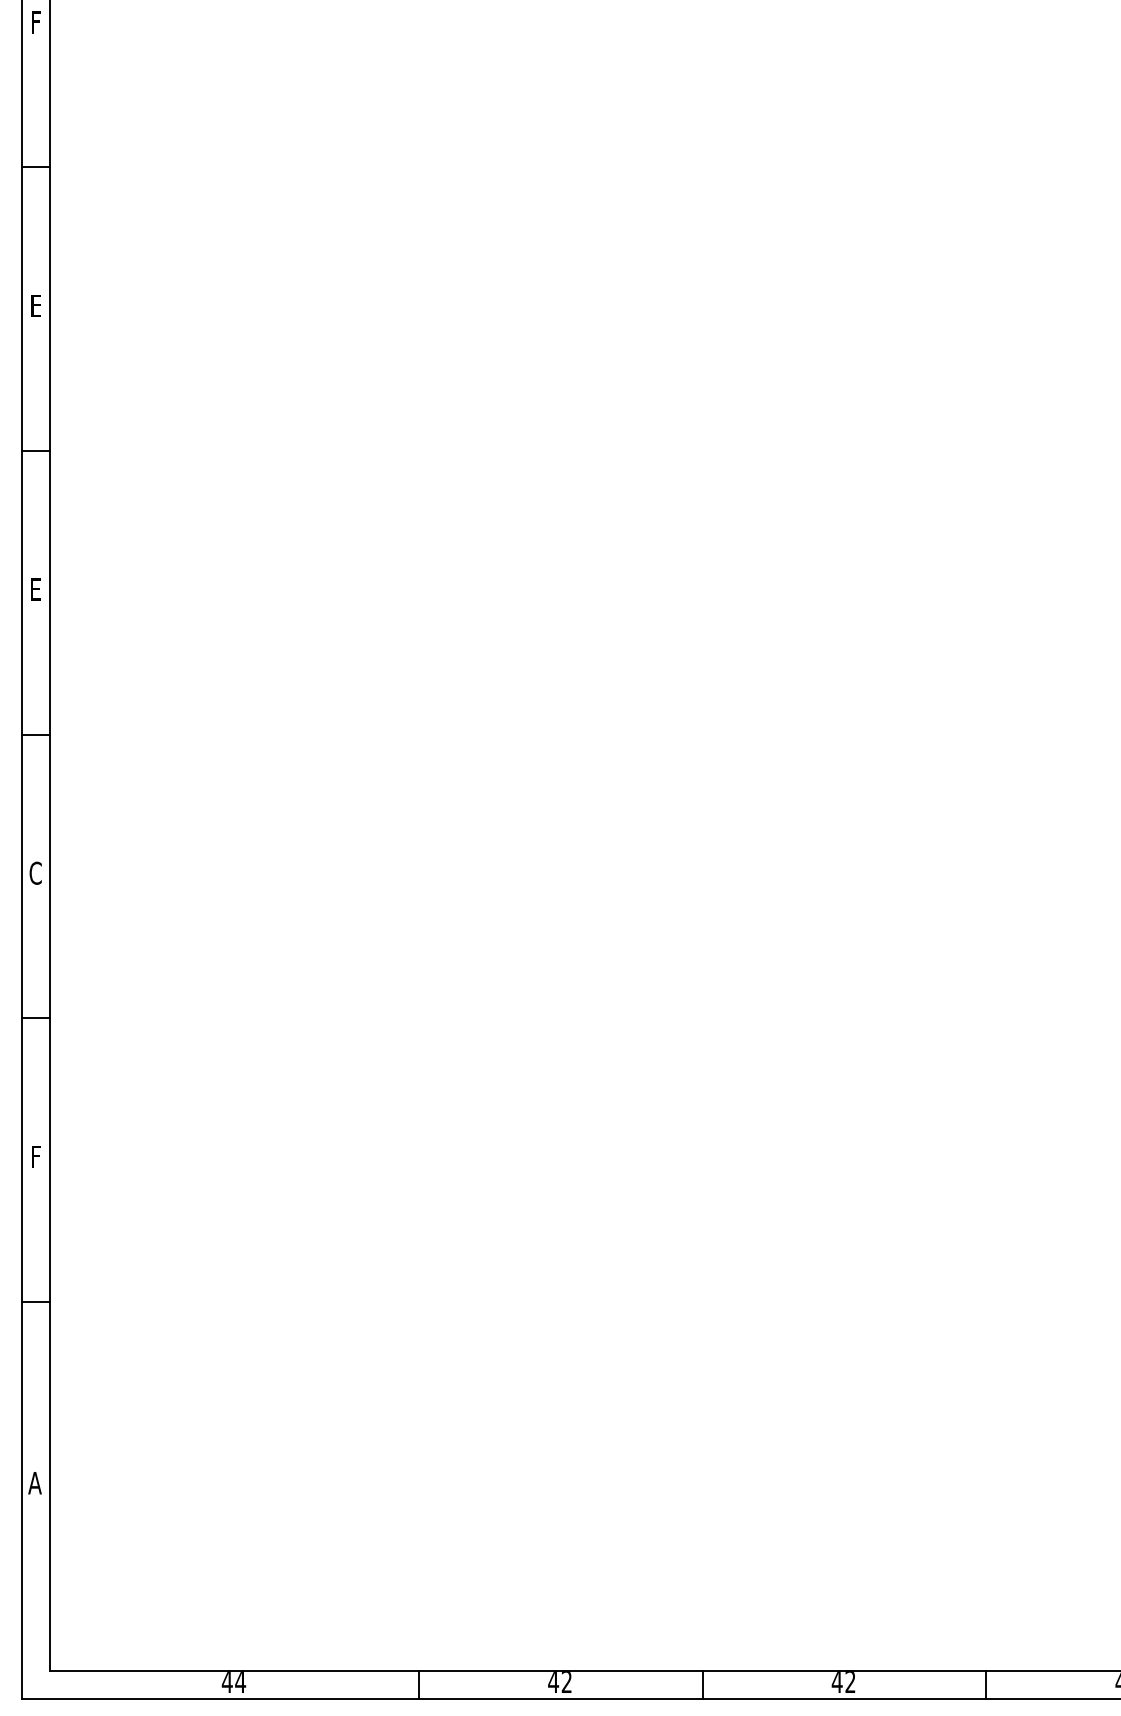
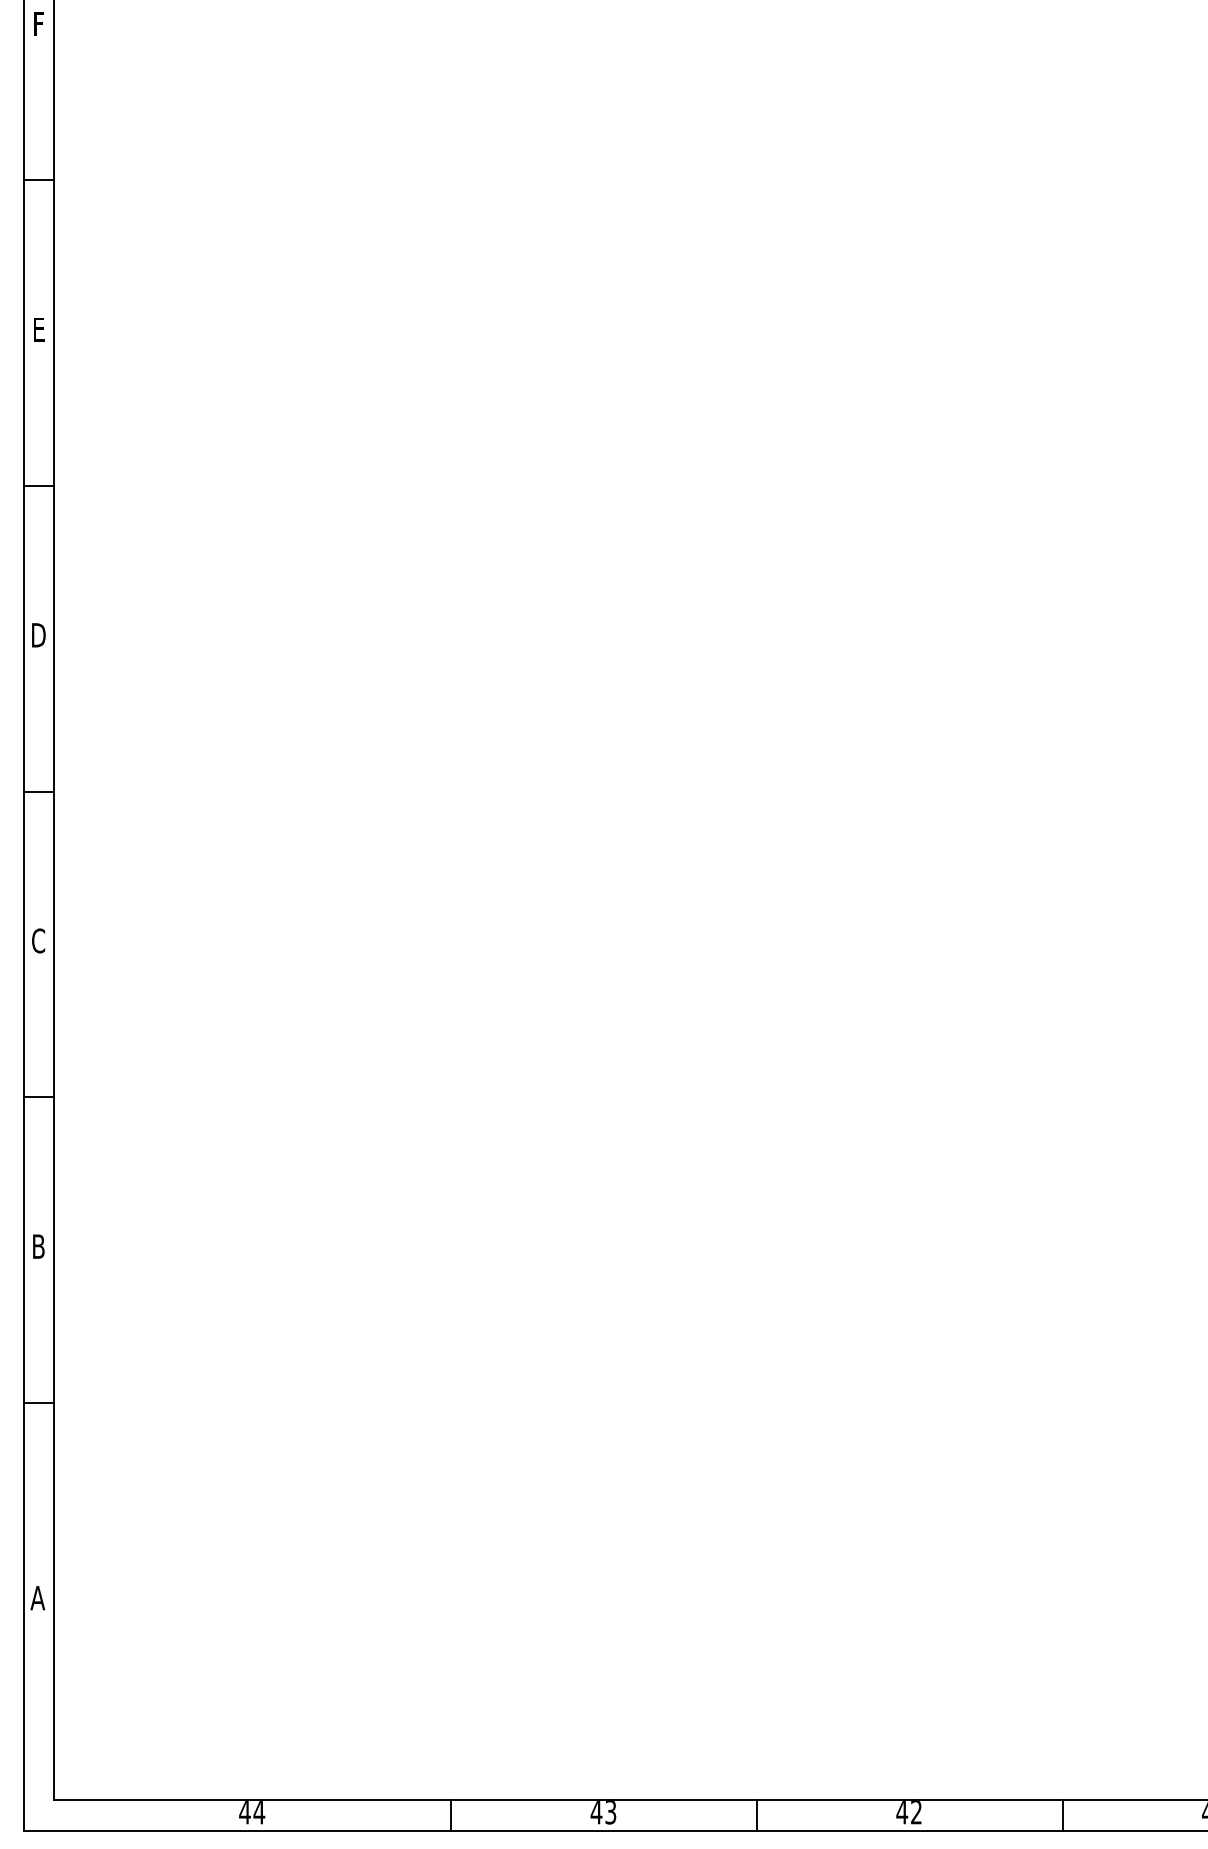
text: (35, 589) -> (38, 635), E -> D
text: (35, 1156) -> (38, 1246), F -> B
text: (566, 1682) -> (610, 1812), 42 -> 43

